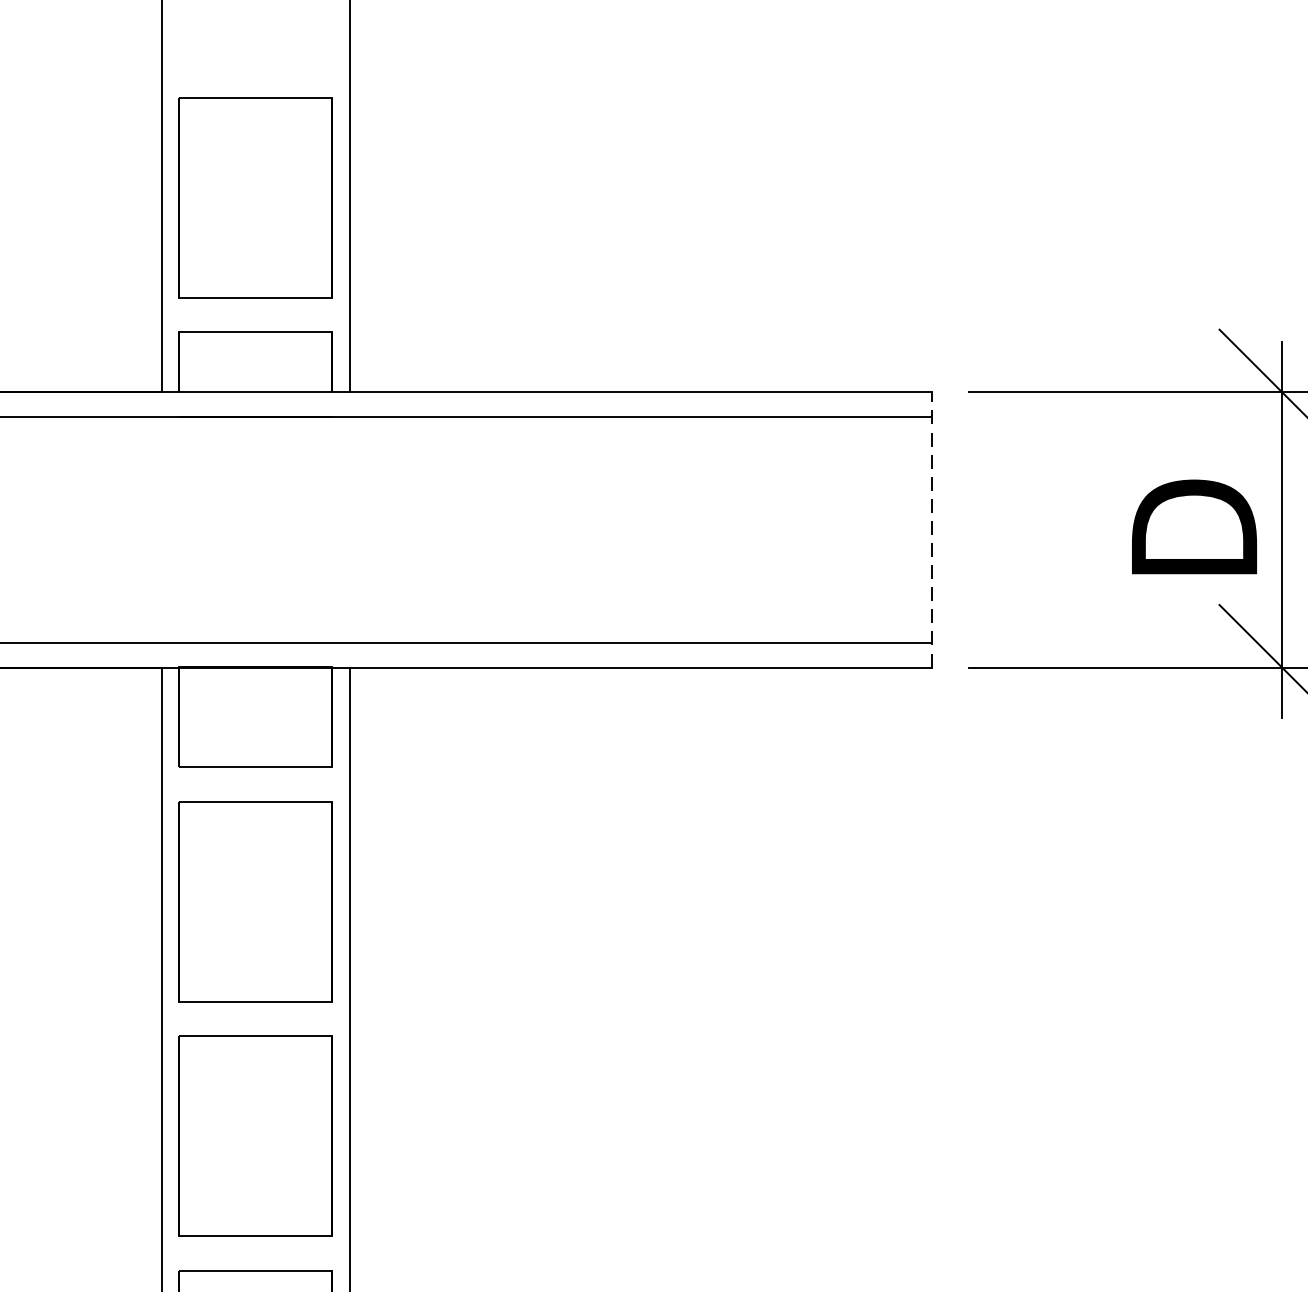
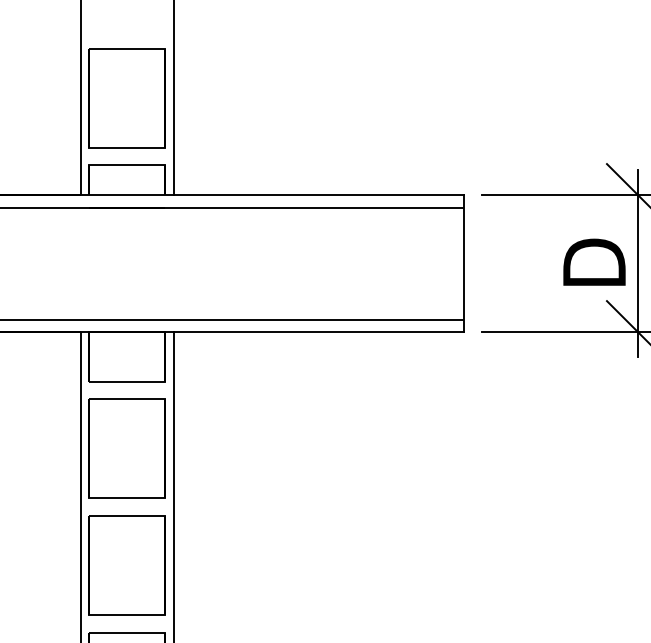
line: (931, 529) -> (463, 263), dashed -> solid

